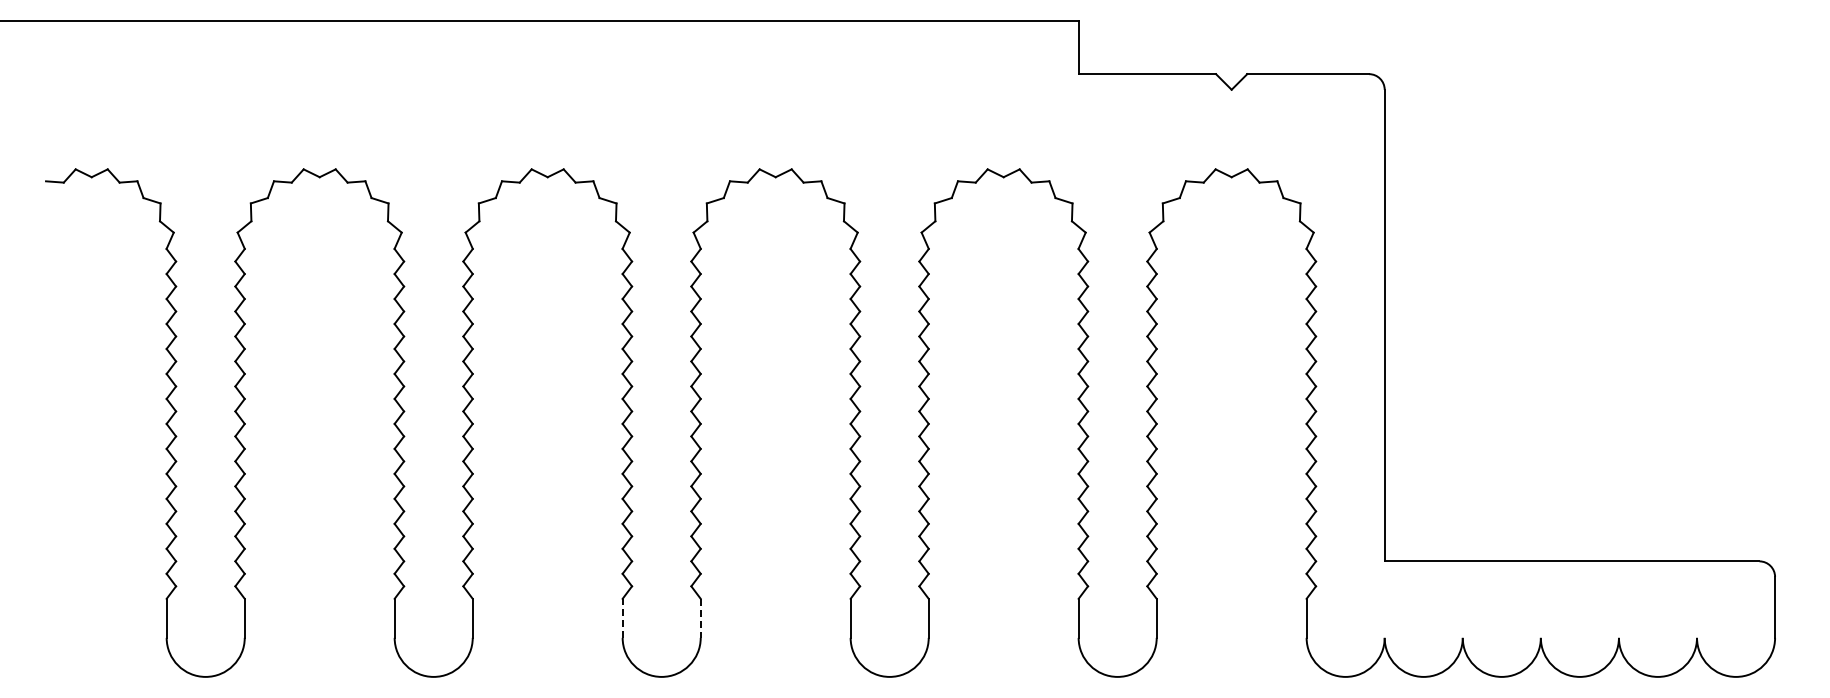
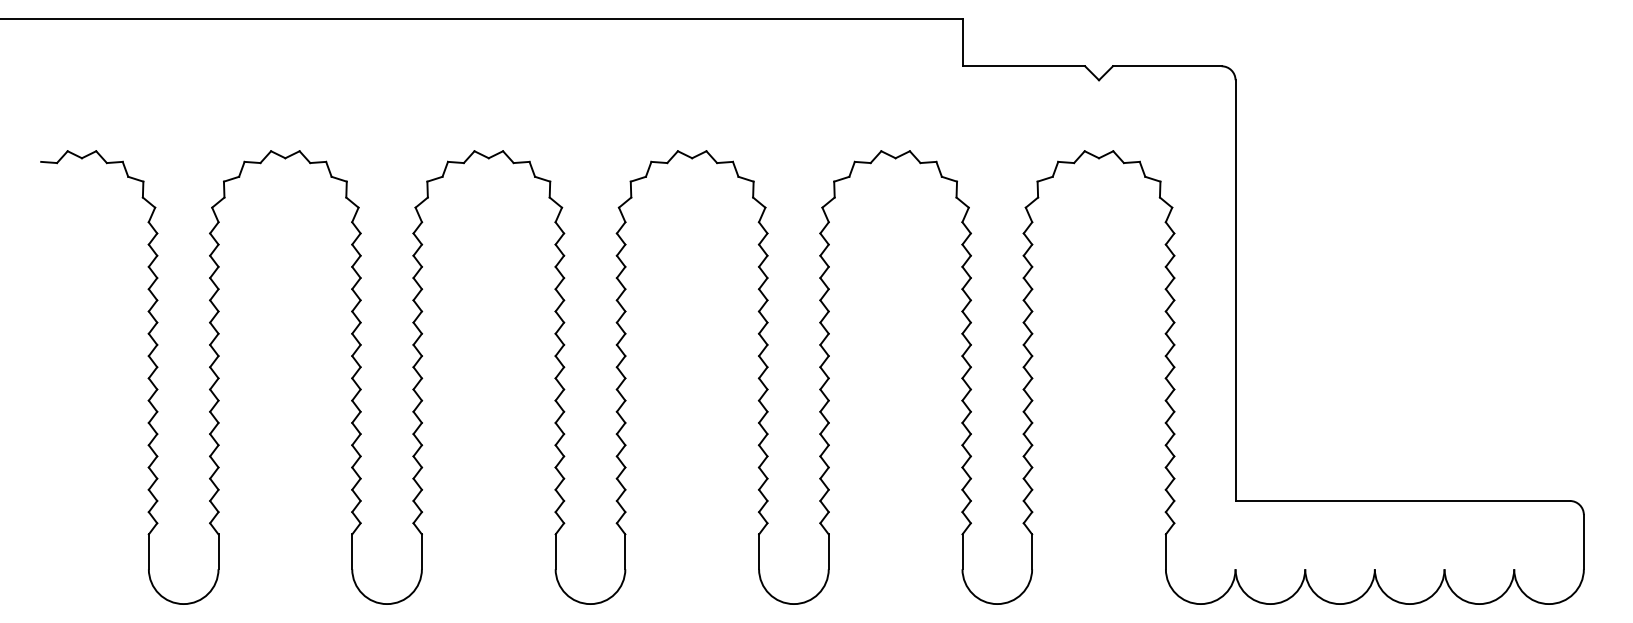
line: (622, 618) -> (555, 551), dashed -> solid
line: (700, 618) -> (625, 551), dashed -> solid

